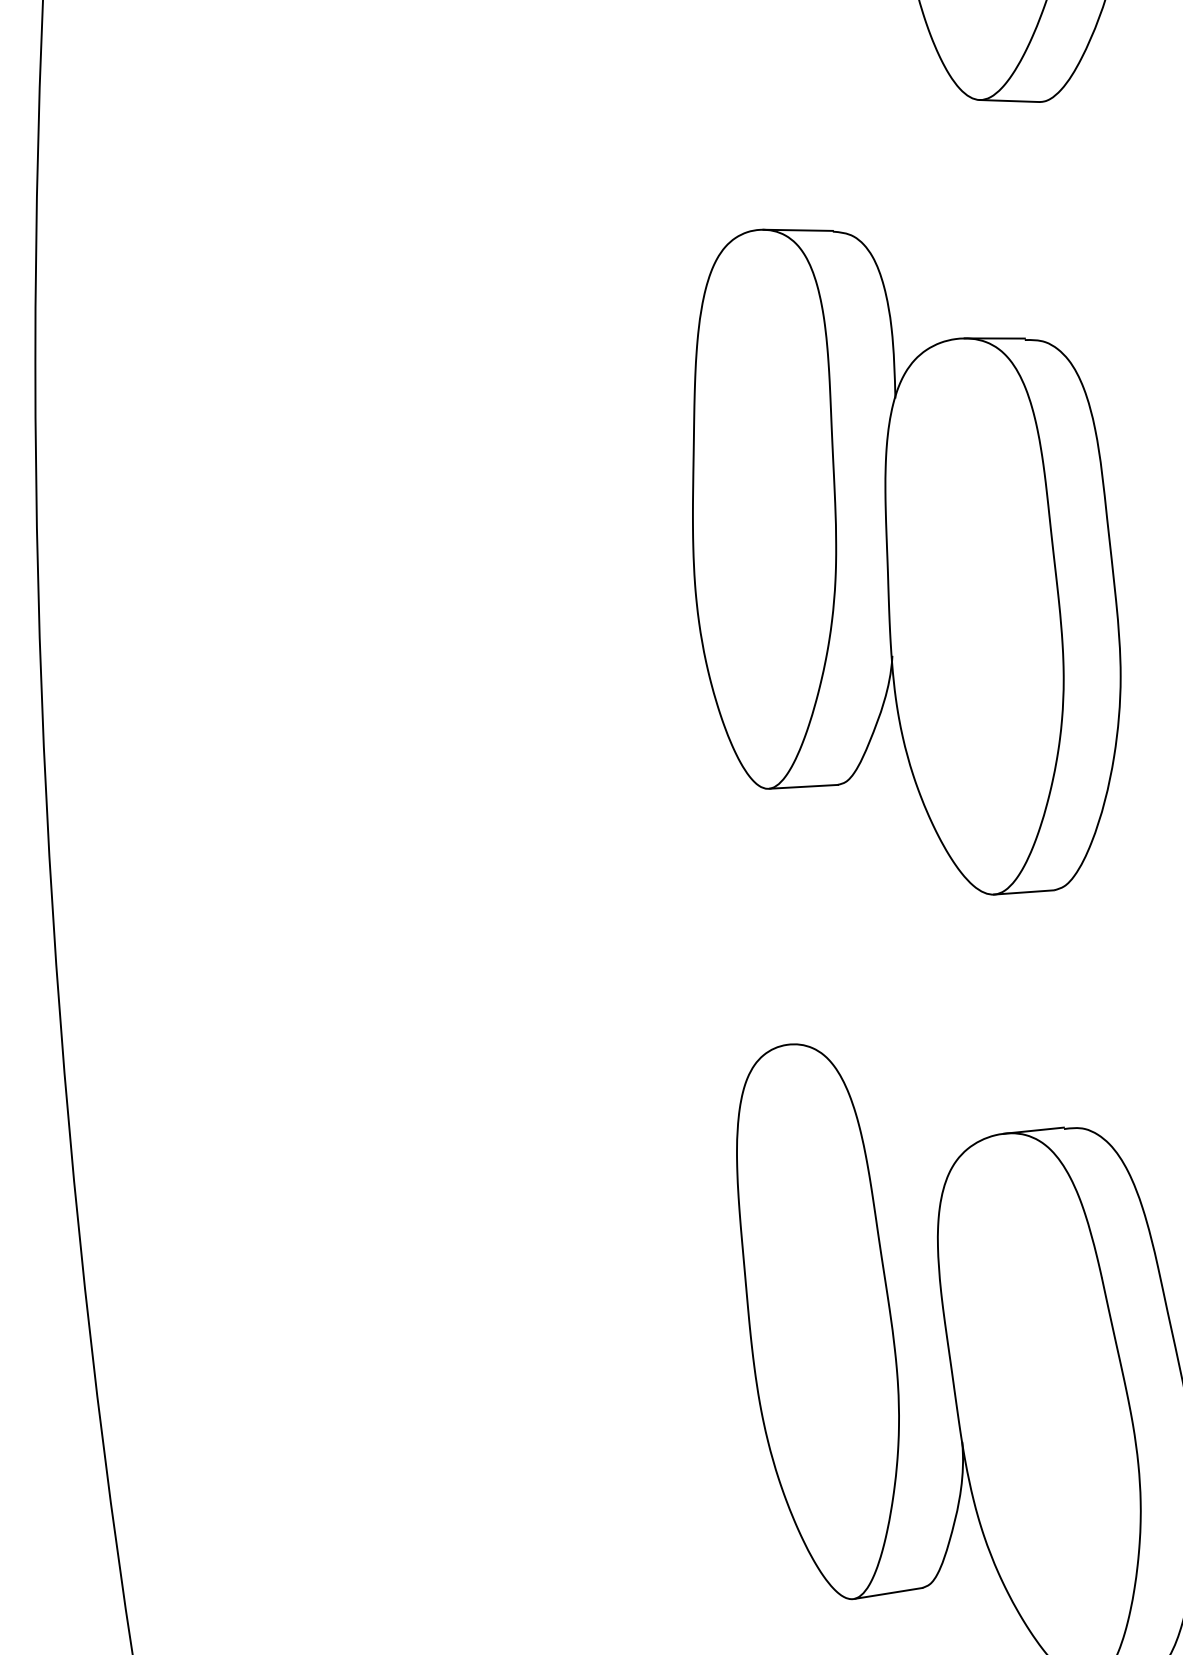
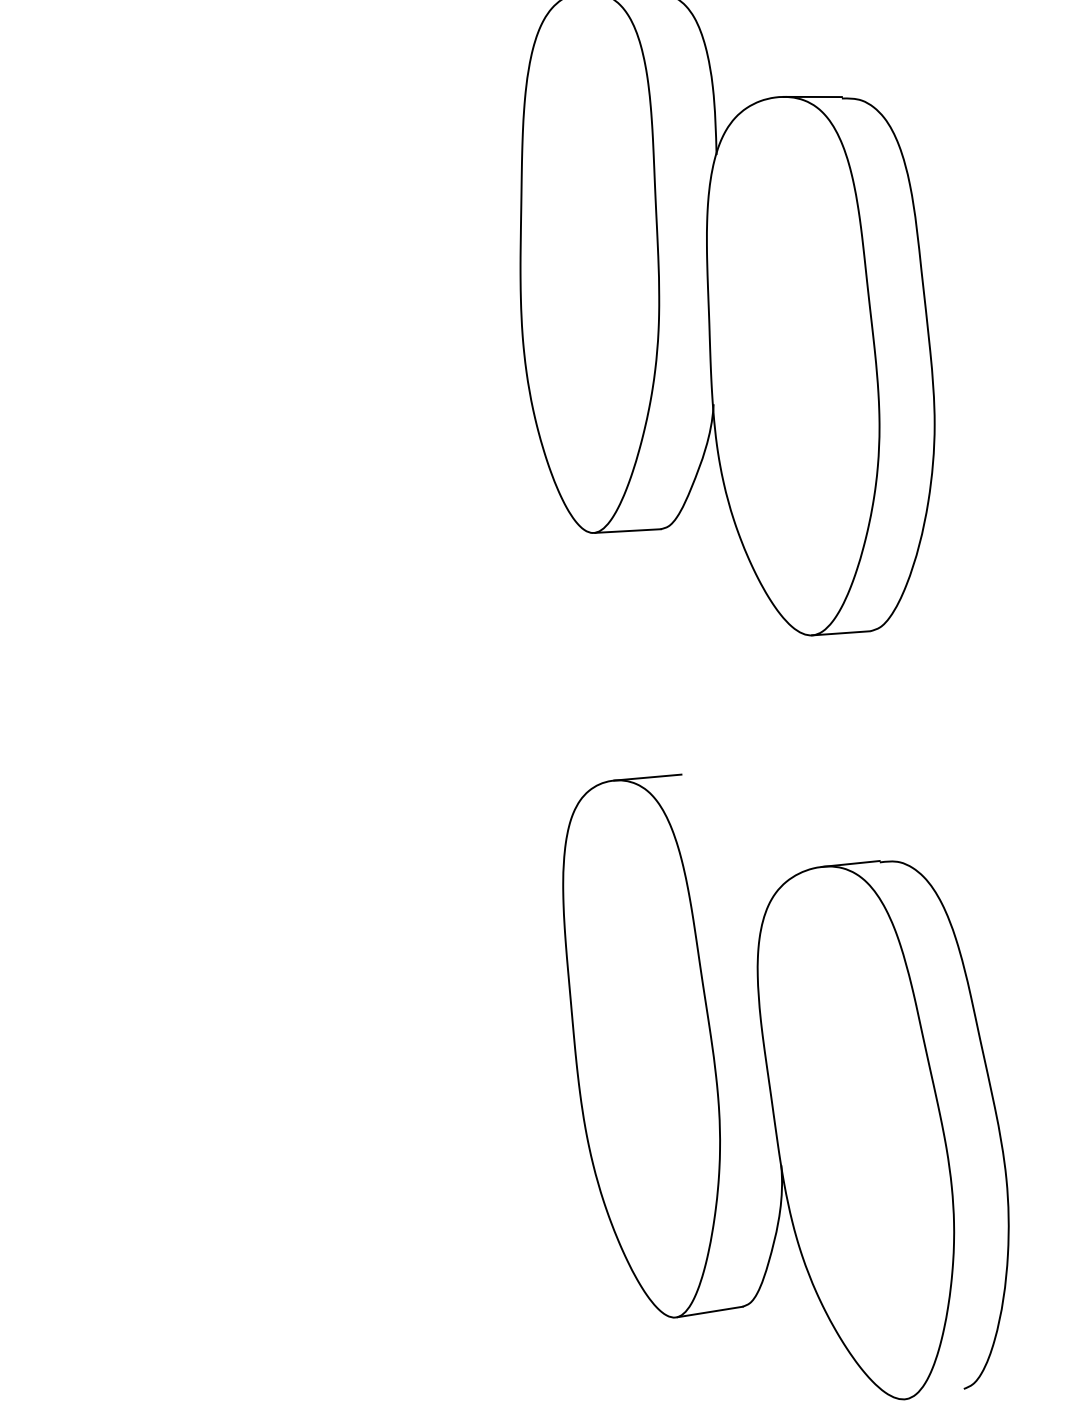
line: (824, 1041) -> (647, 777), added

